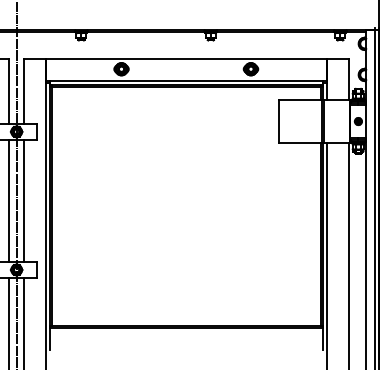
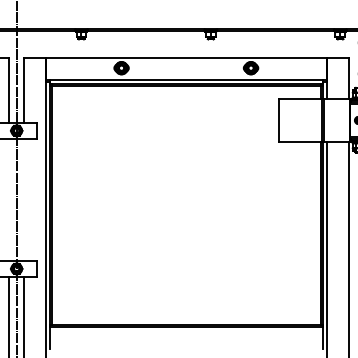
line: (9, 200) -> (9, 199), removed
line: (23, 200) -> (23, 199), removed

